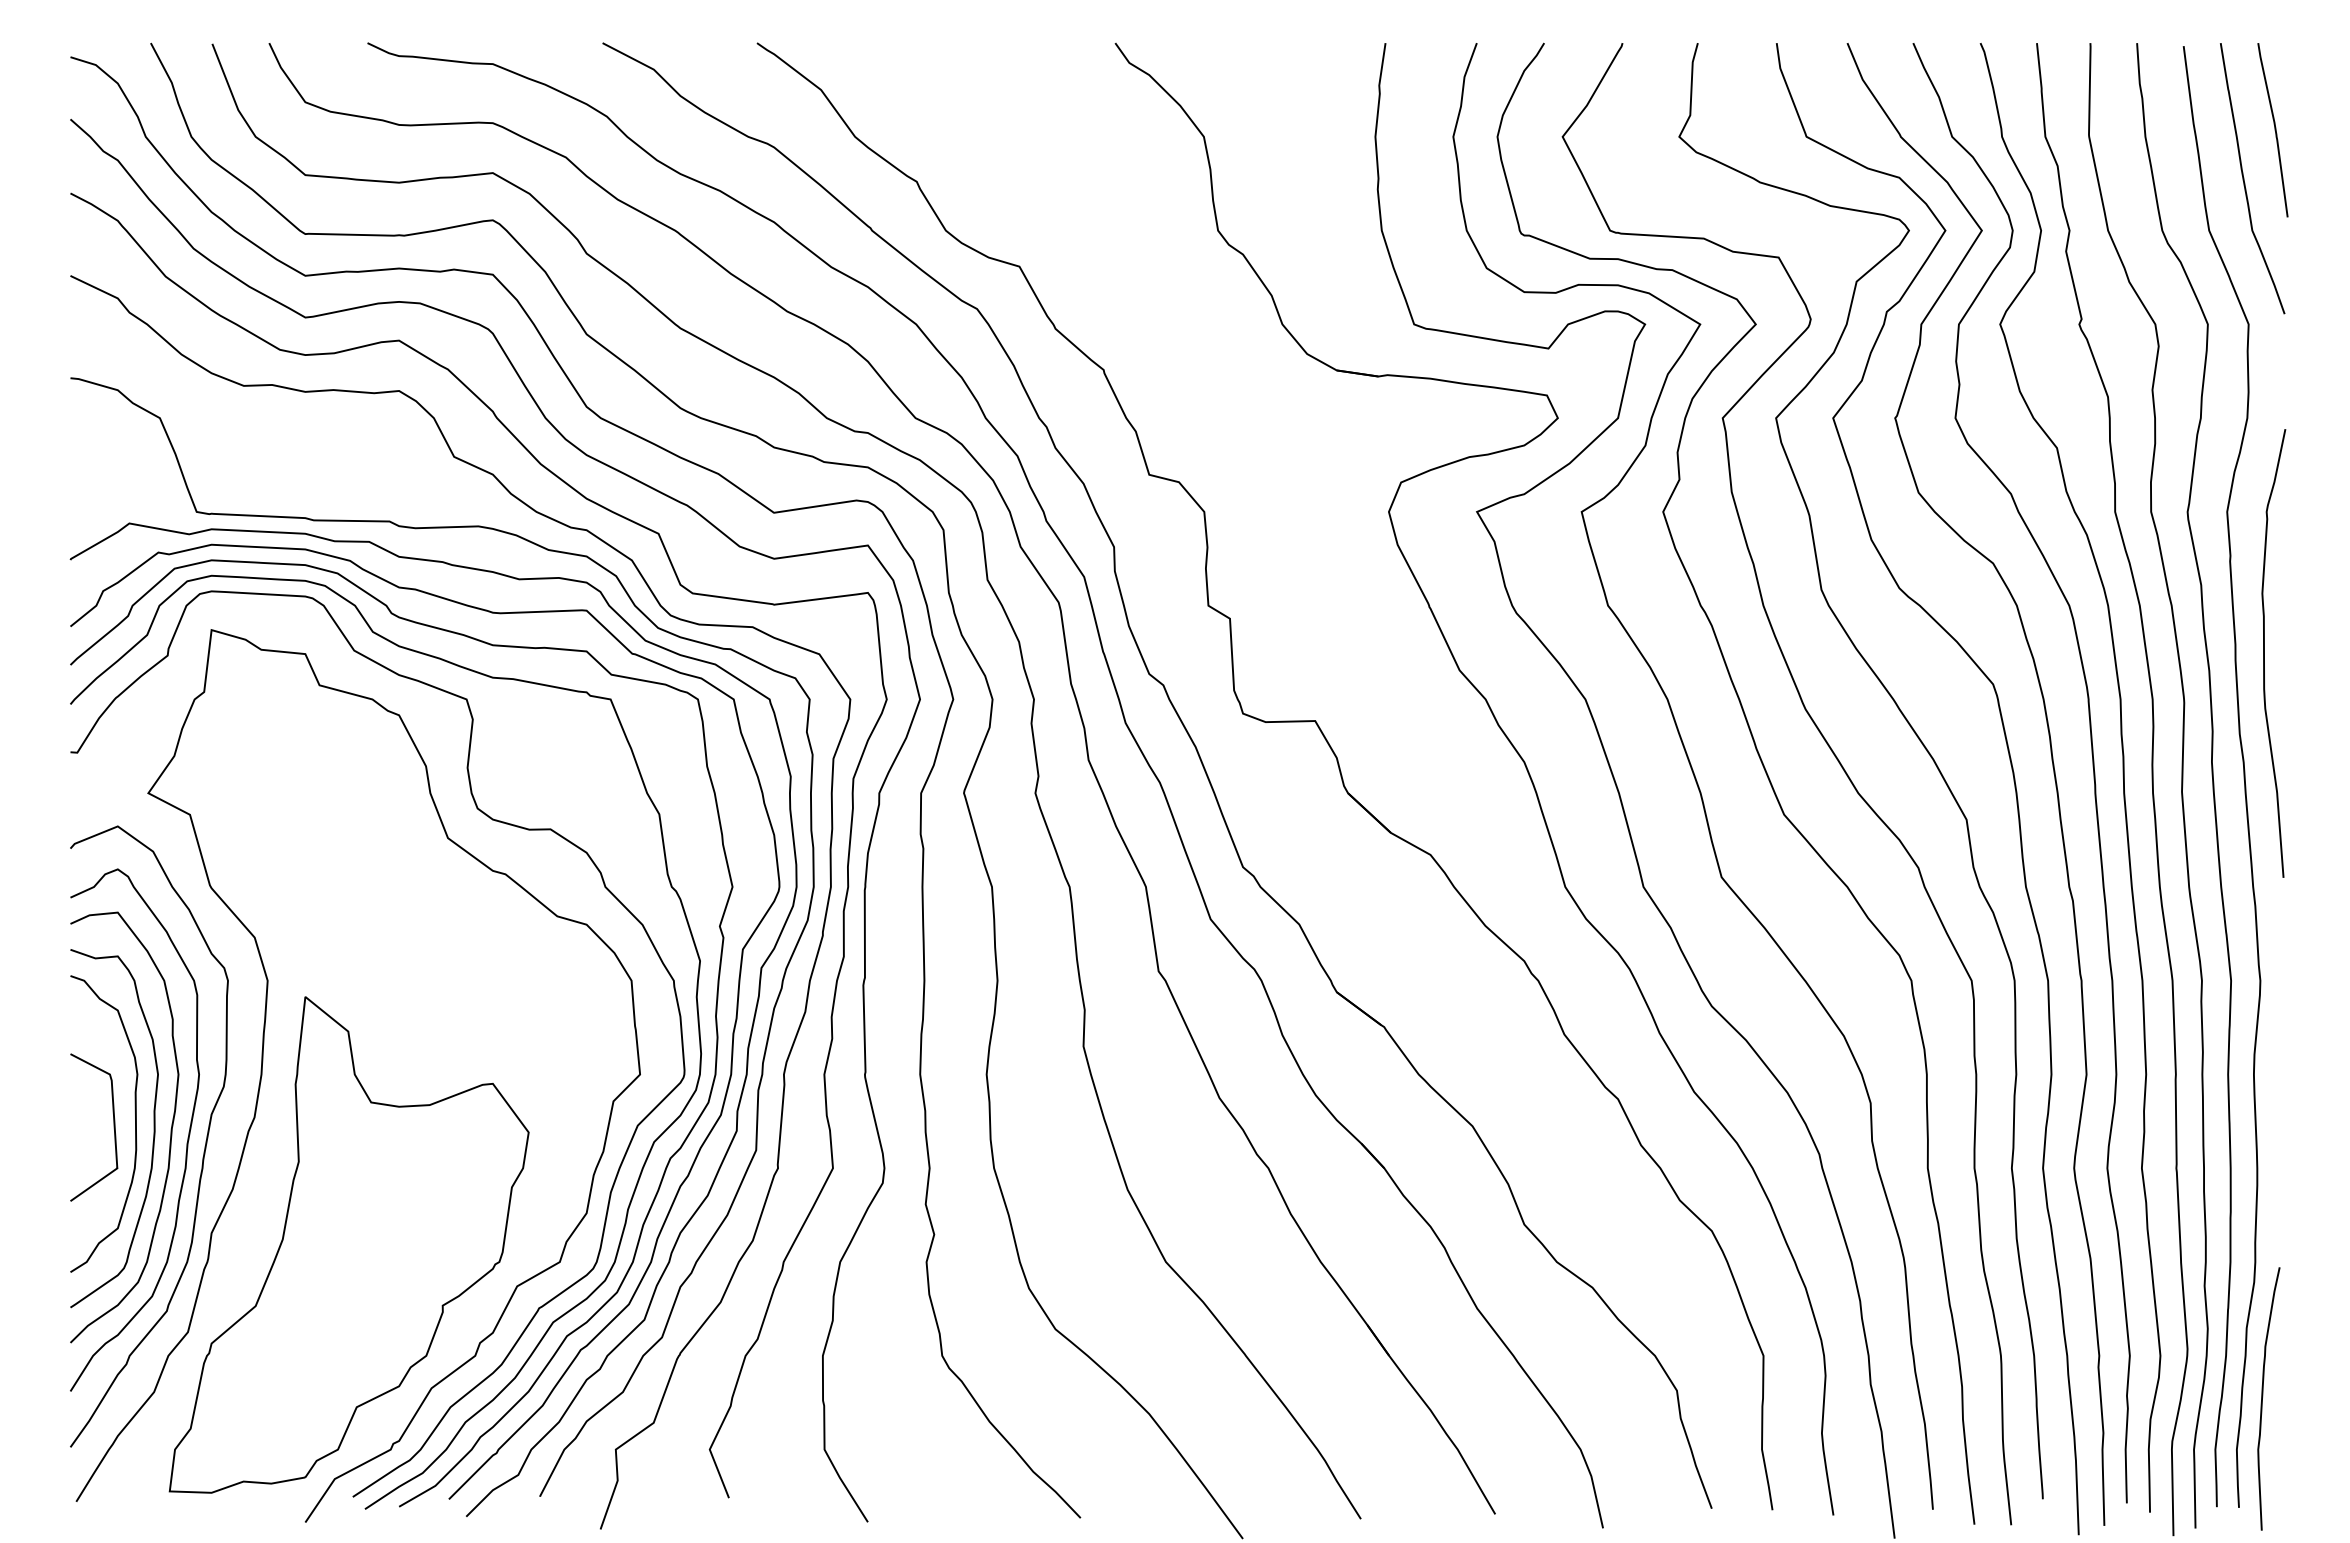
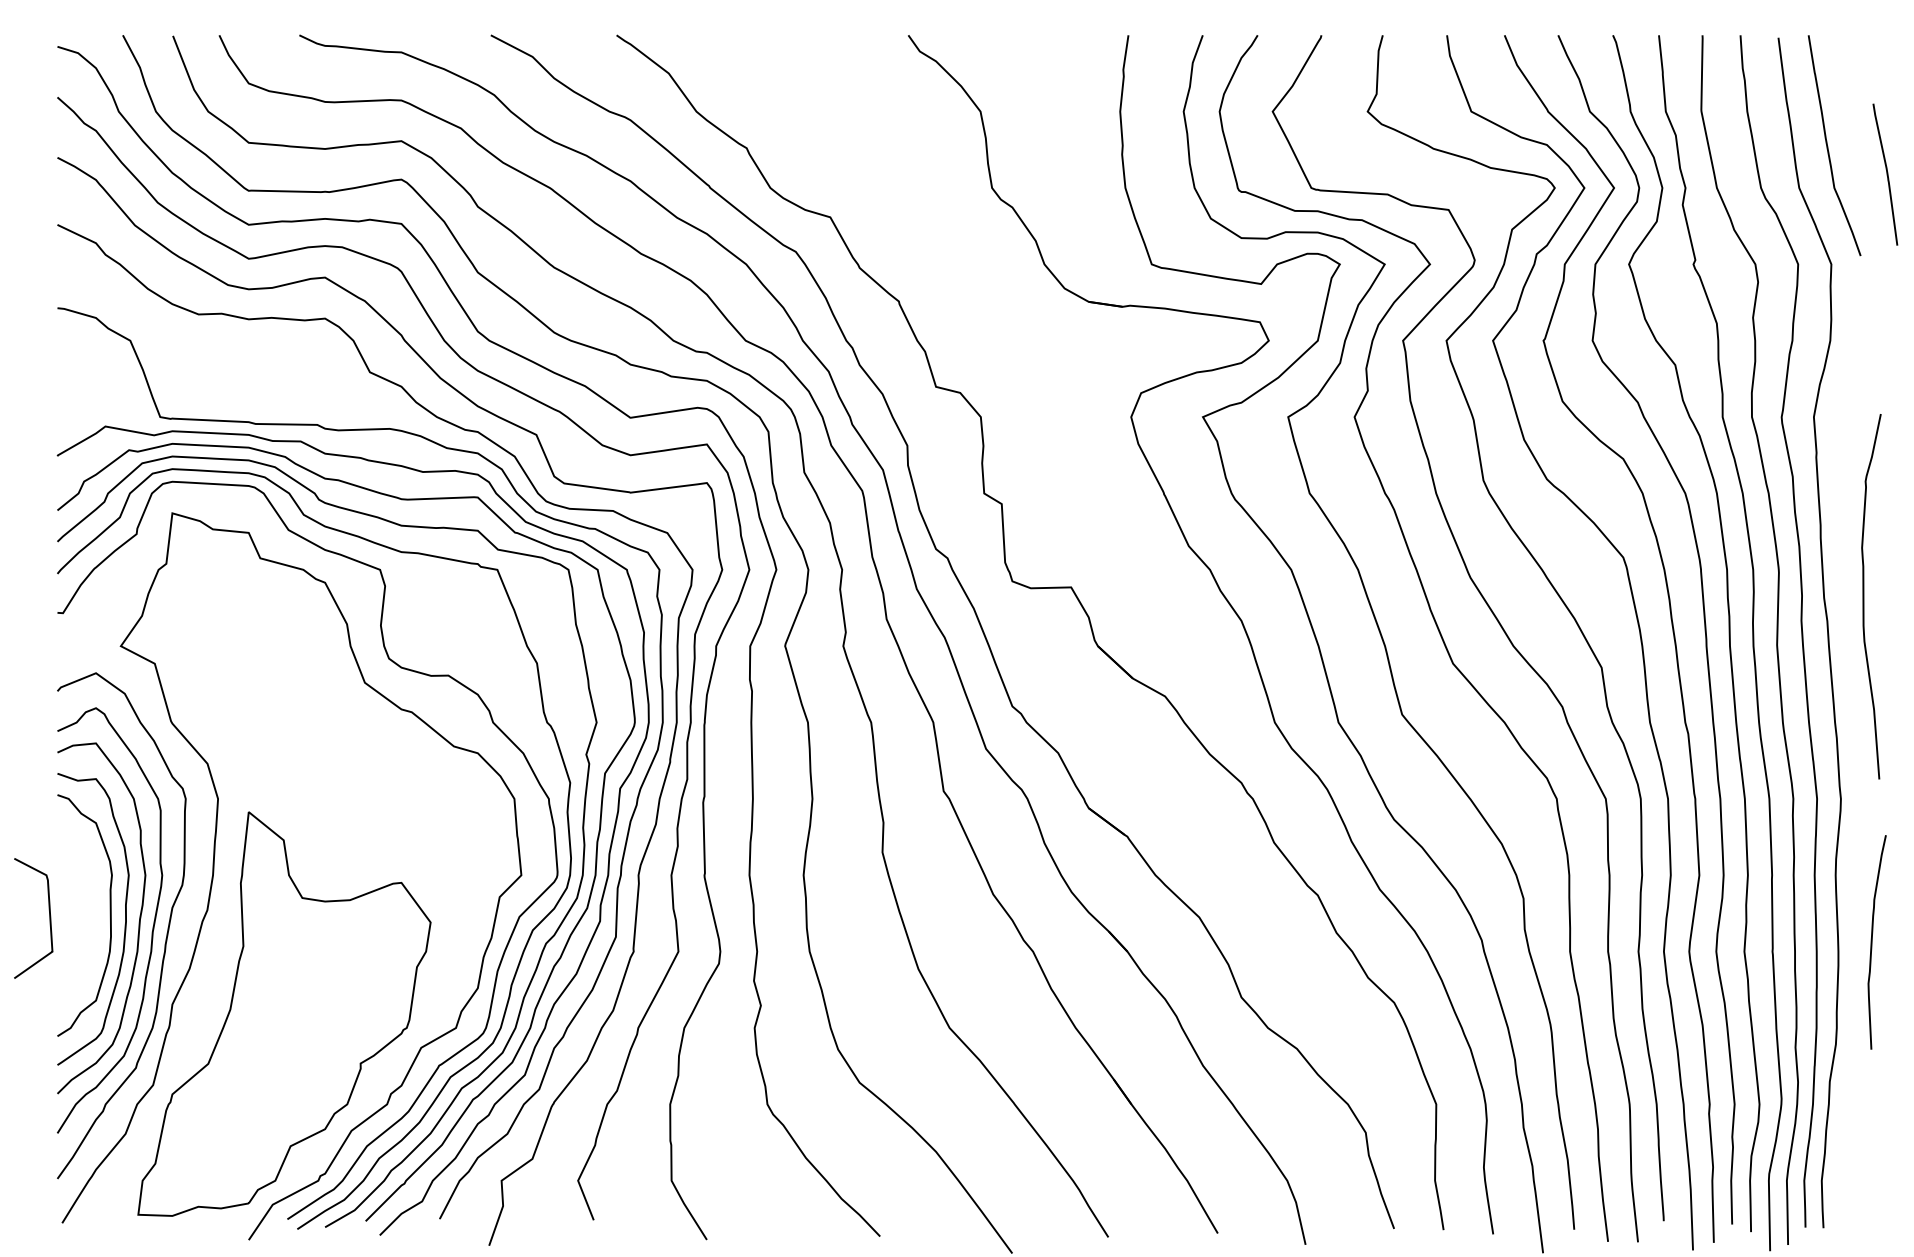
curve: (2274, 130) -> (1886, 174), moved
curve: (2264, 653) -> (1863, 596), moved
curve: (113, 1127) -> (49, 918), moved
curve: (2263, 1396) -> (1872, 940), moved

